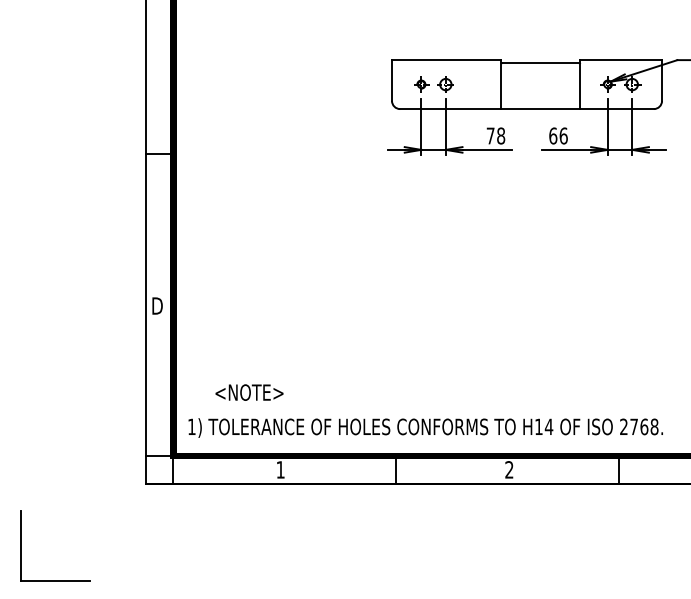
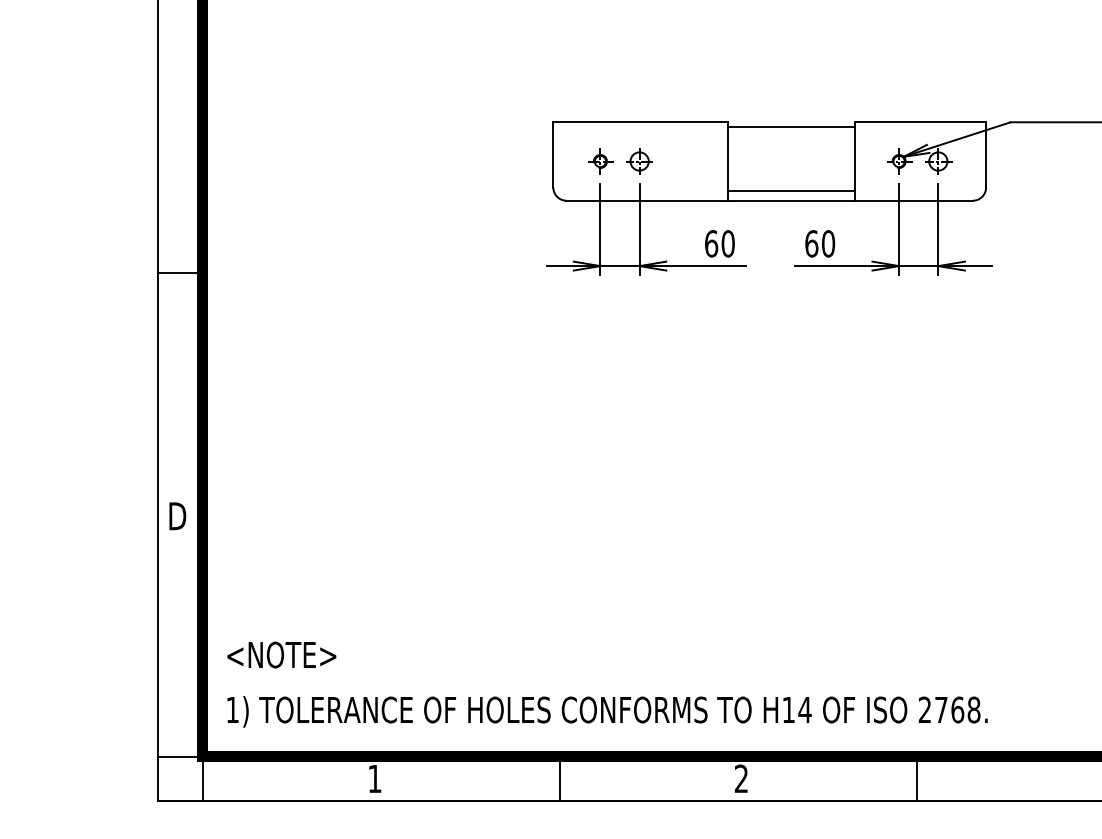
line: (540, 102) -> (791, 190), added
text: (495, 135) -> (719, 243), 78 -> 60
text: (563, 135) -> (828, 243), 66 -> 60
text: (249, 392) -> (281, 654), moved

